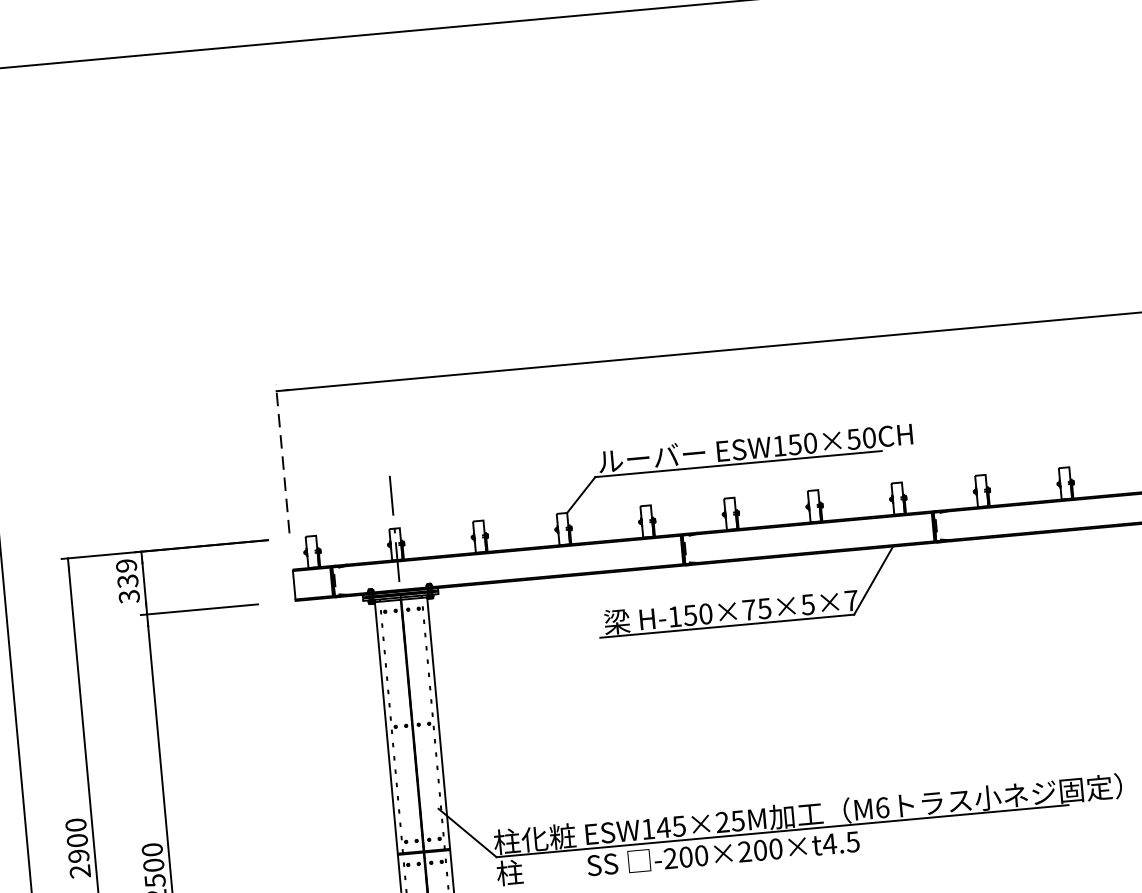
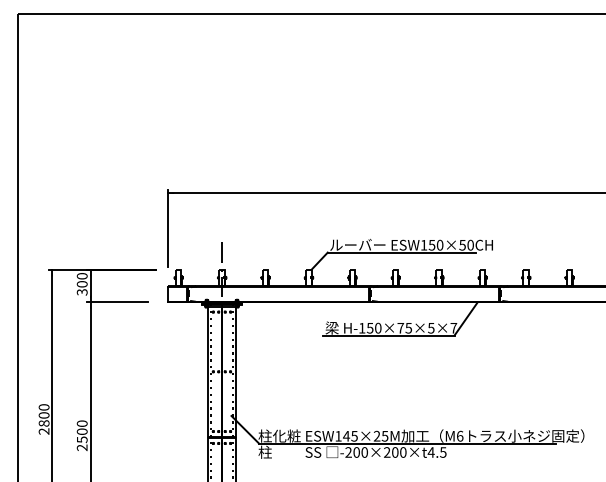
line: (282, 458) -> (167, 228), dashed -> solid
text: (127, 573) -> (82, 280), 339 -> 300
text: (77, 856) -> (43, 423), 2900 -> 2800

